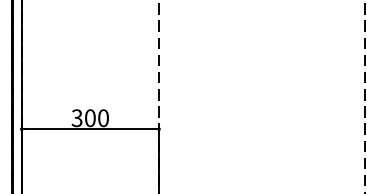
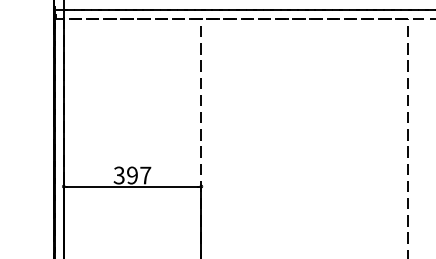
text: (97, 118) -> (139, 175), 300 -> 397

